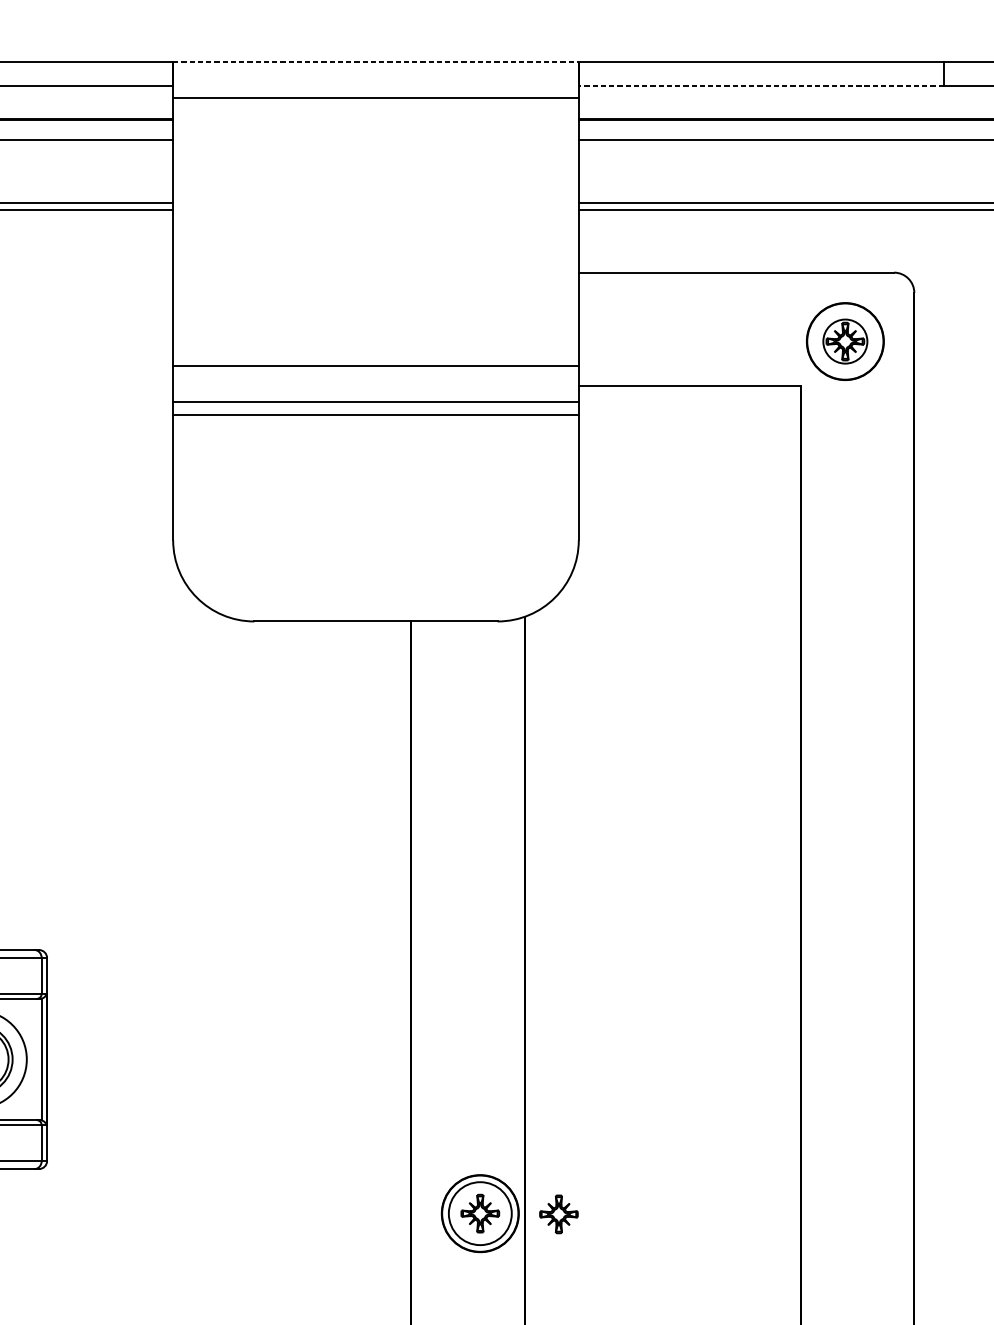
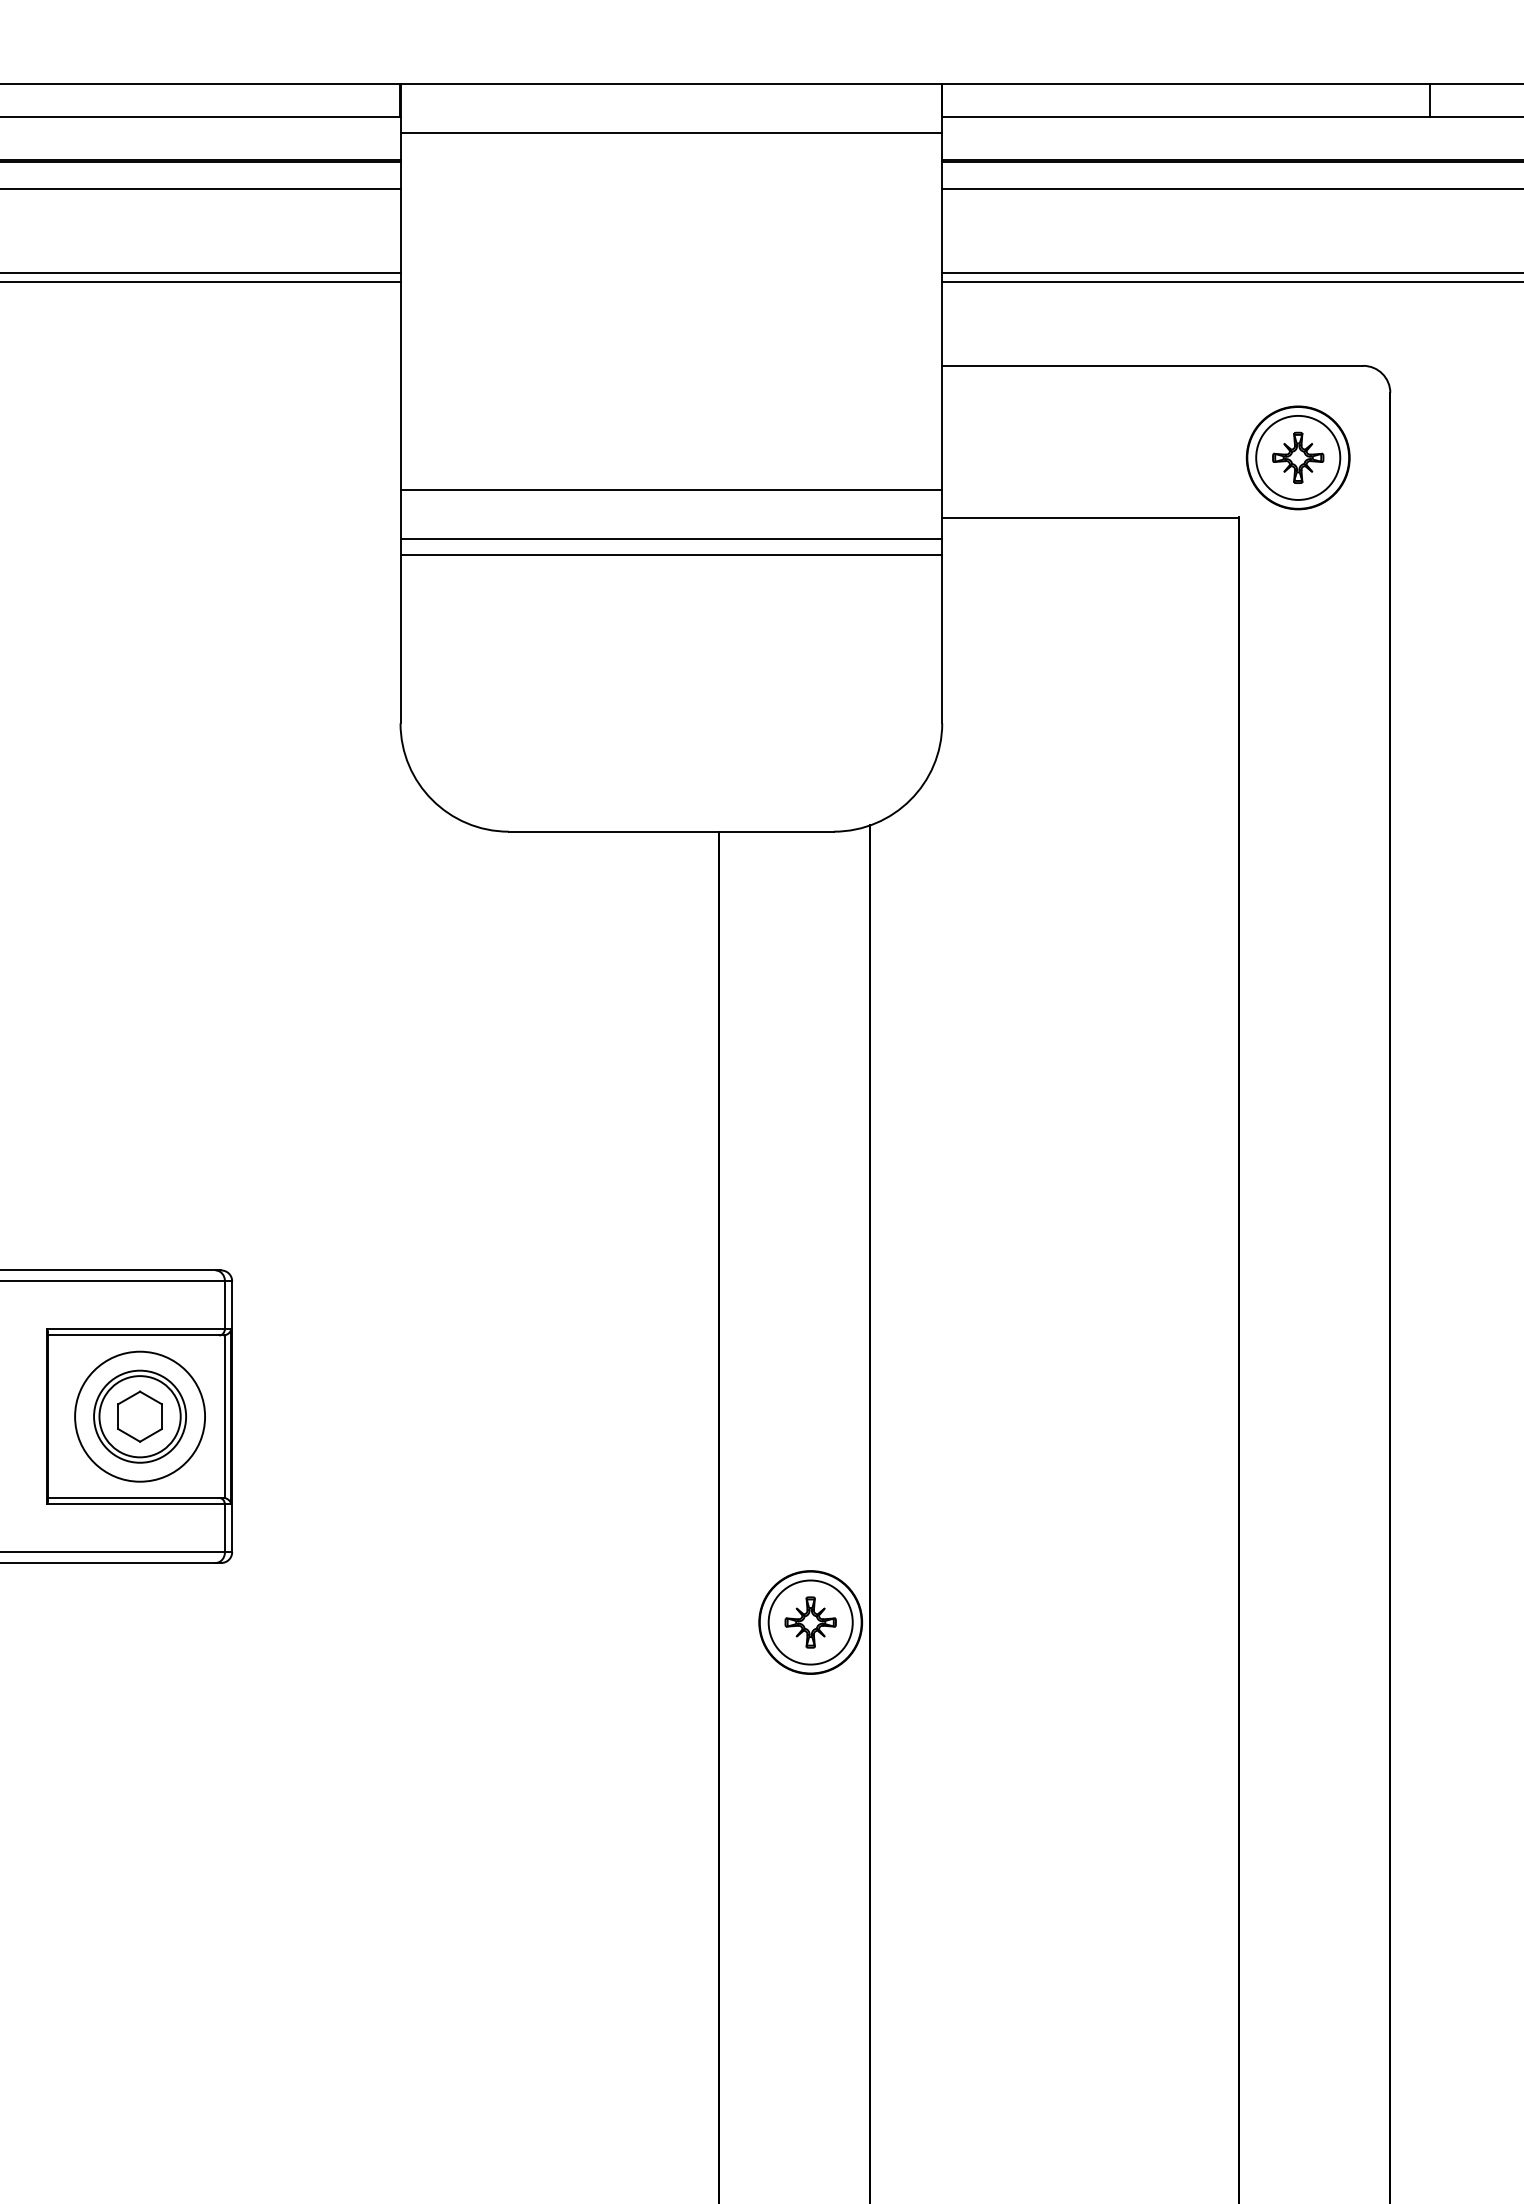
line: (376, 61) -> (671, 84), dashed -> solid
line: (761, 85) -> (1186, 116), dashed -> solid
circle: (845, 341) -> (1298, 457), size x1.43
part: (558, 1214) -> (915, 1623), removed

